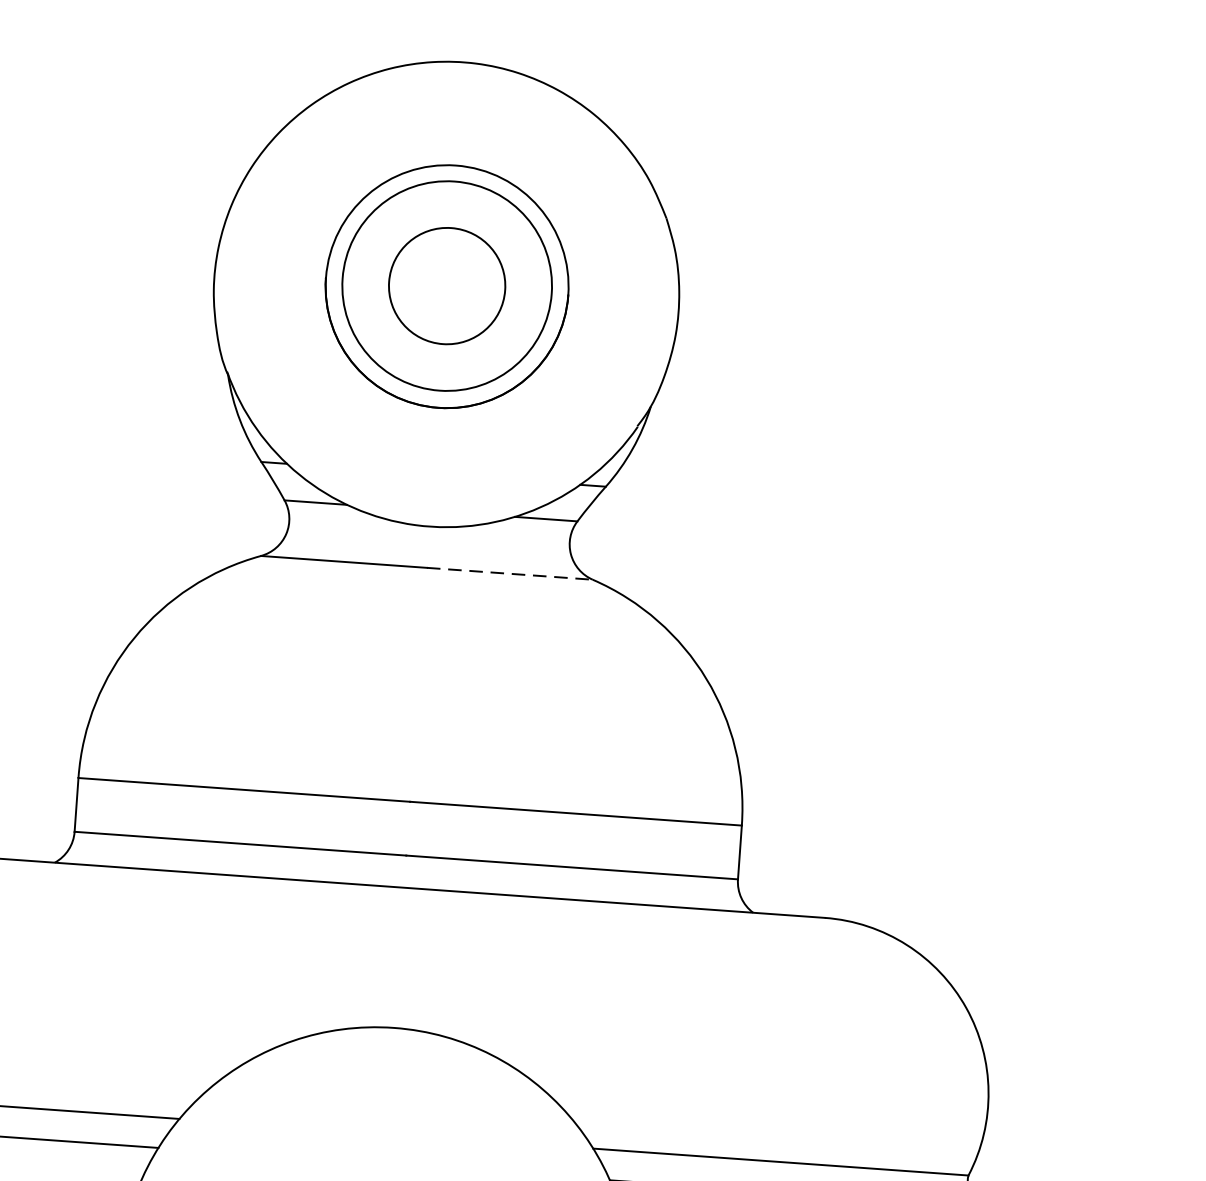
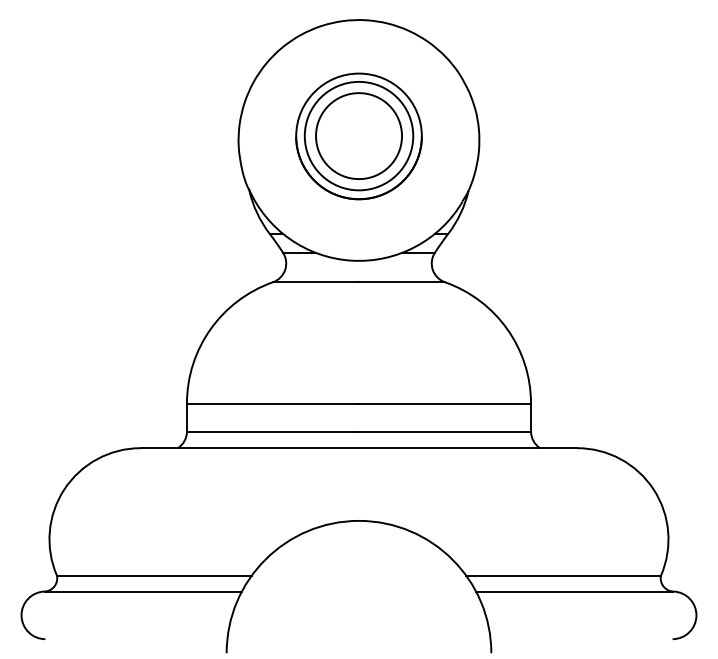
circle: (448, 286) -> (359, 136), size x1.43
line: (510, 574) -> (402, 282), dashed -> solid

